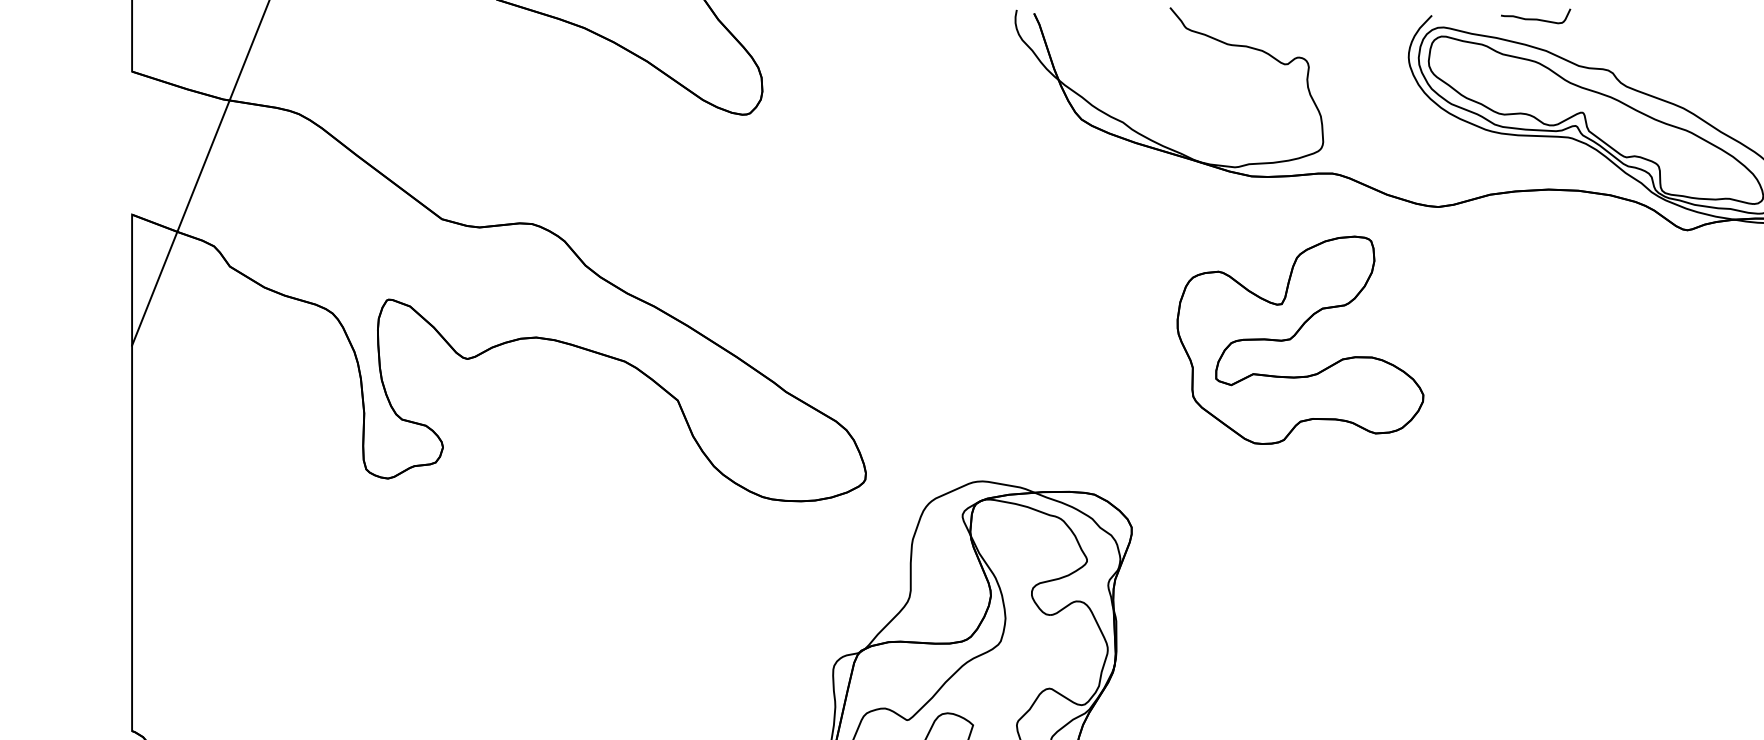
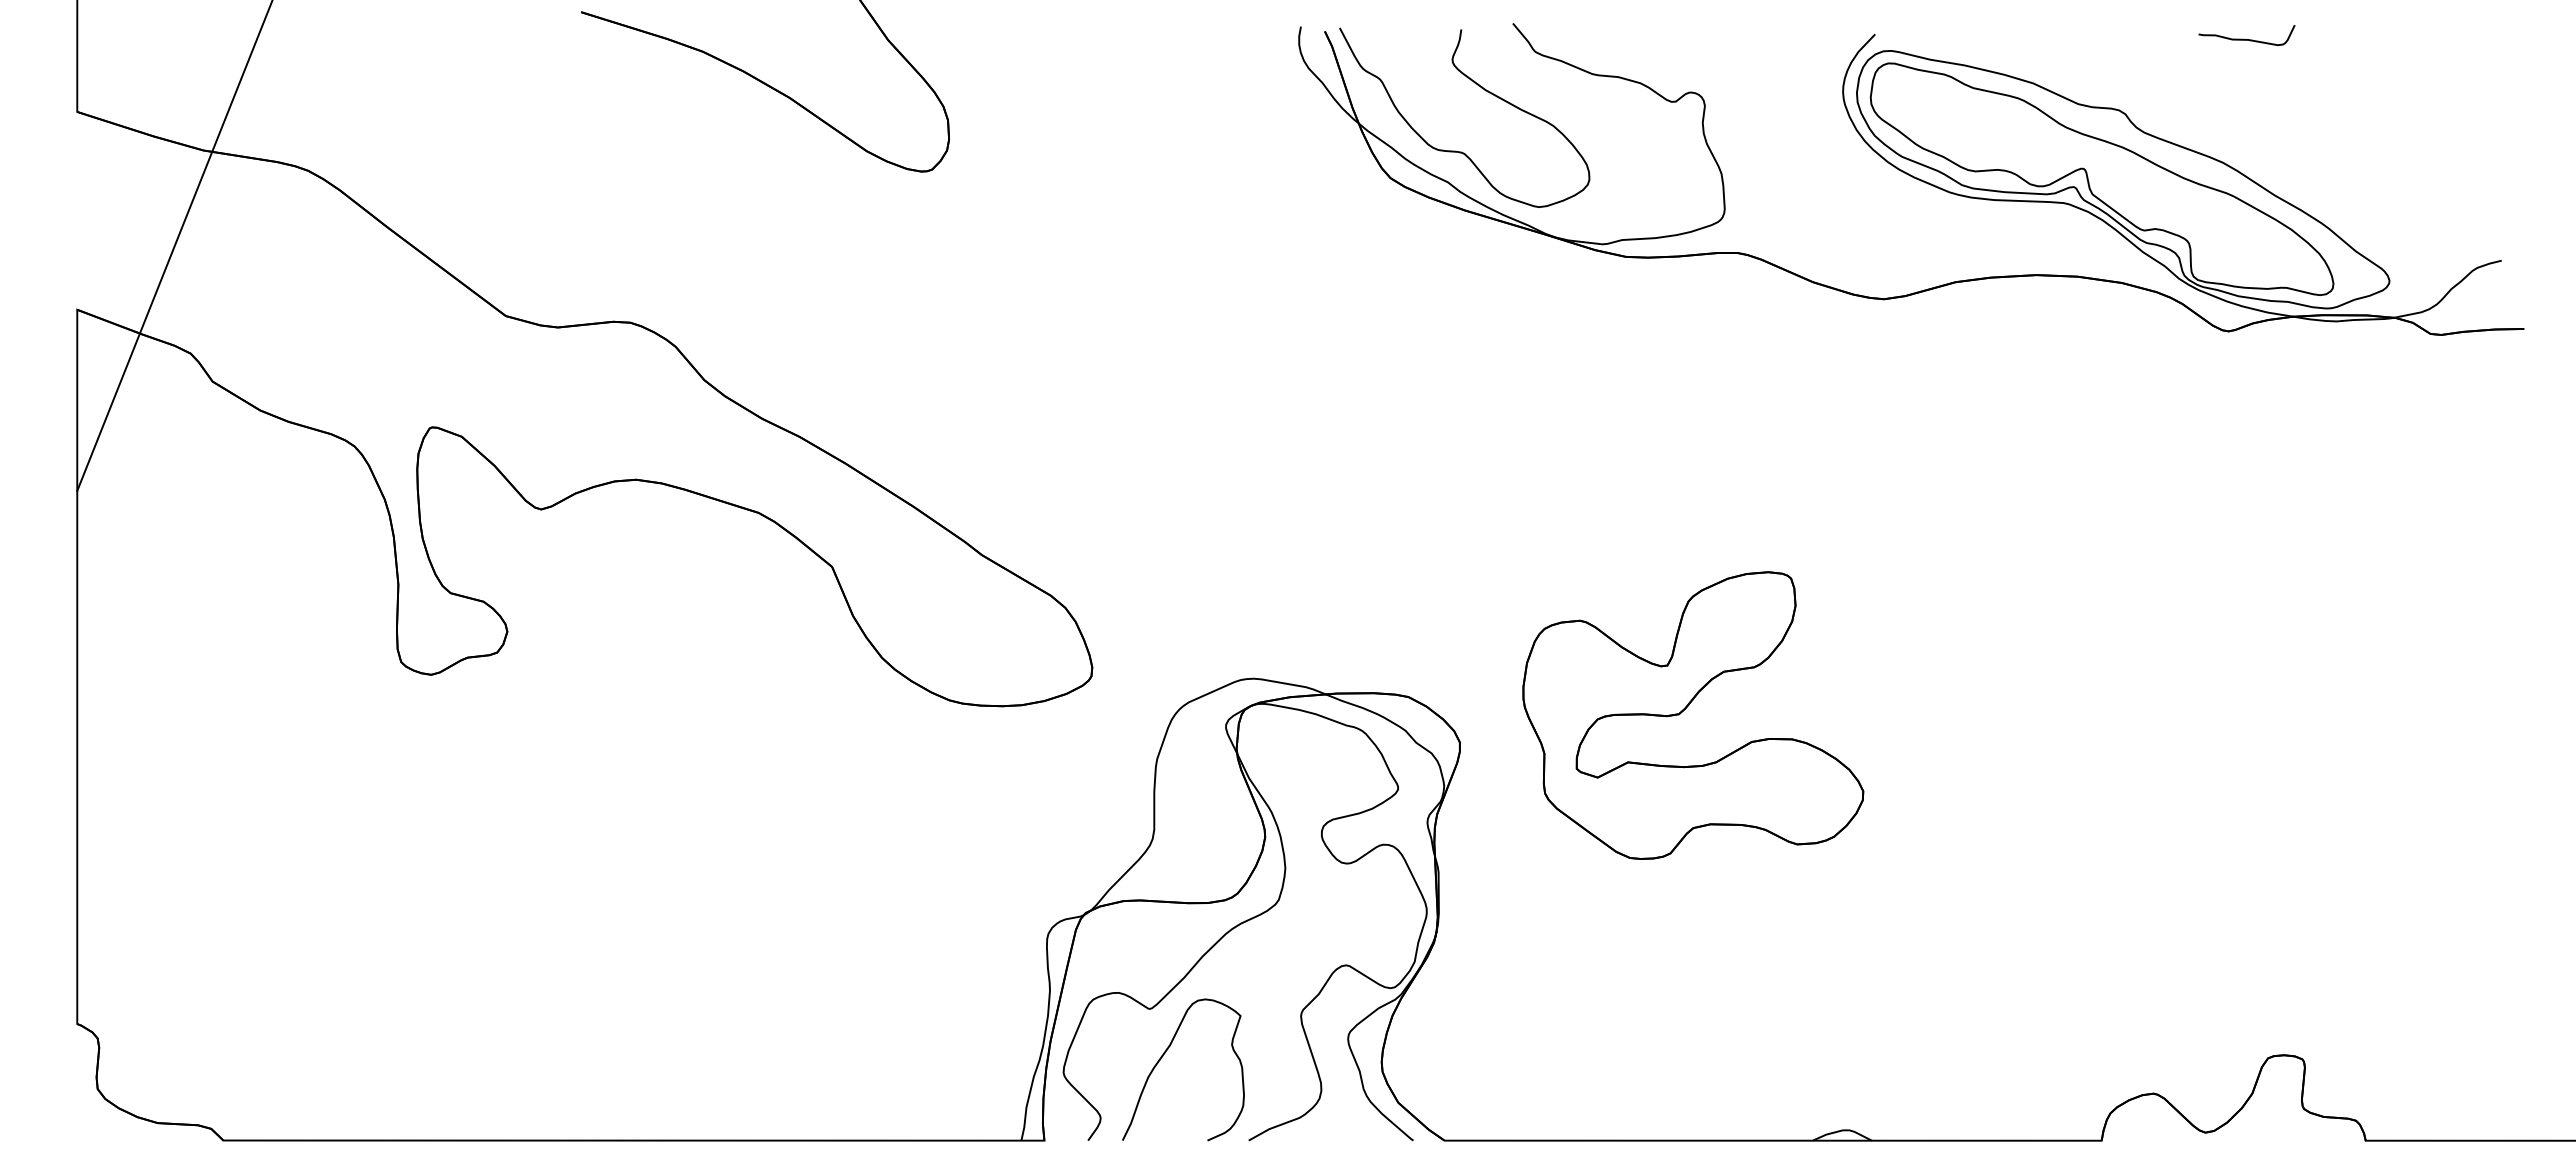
curve: (1534, 18) -> (2244, 38), moved
curve: (1150, 56) -> (1485, 91), added
part: (1295, 335) -> (1686, 708), moved

